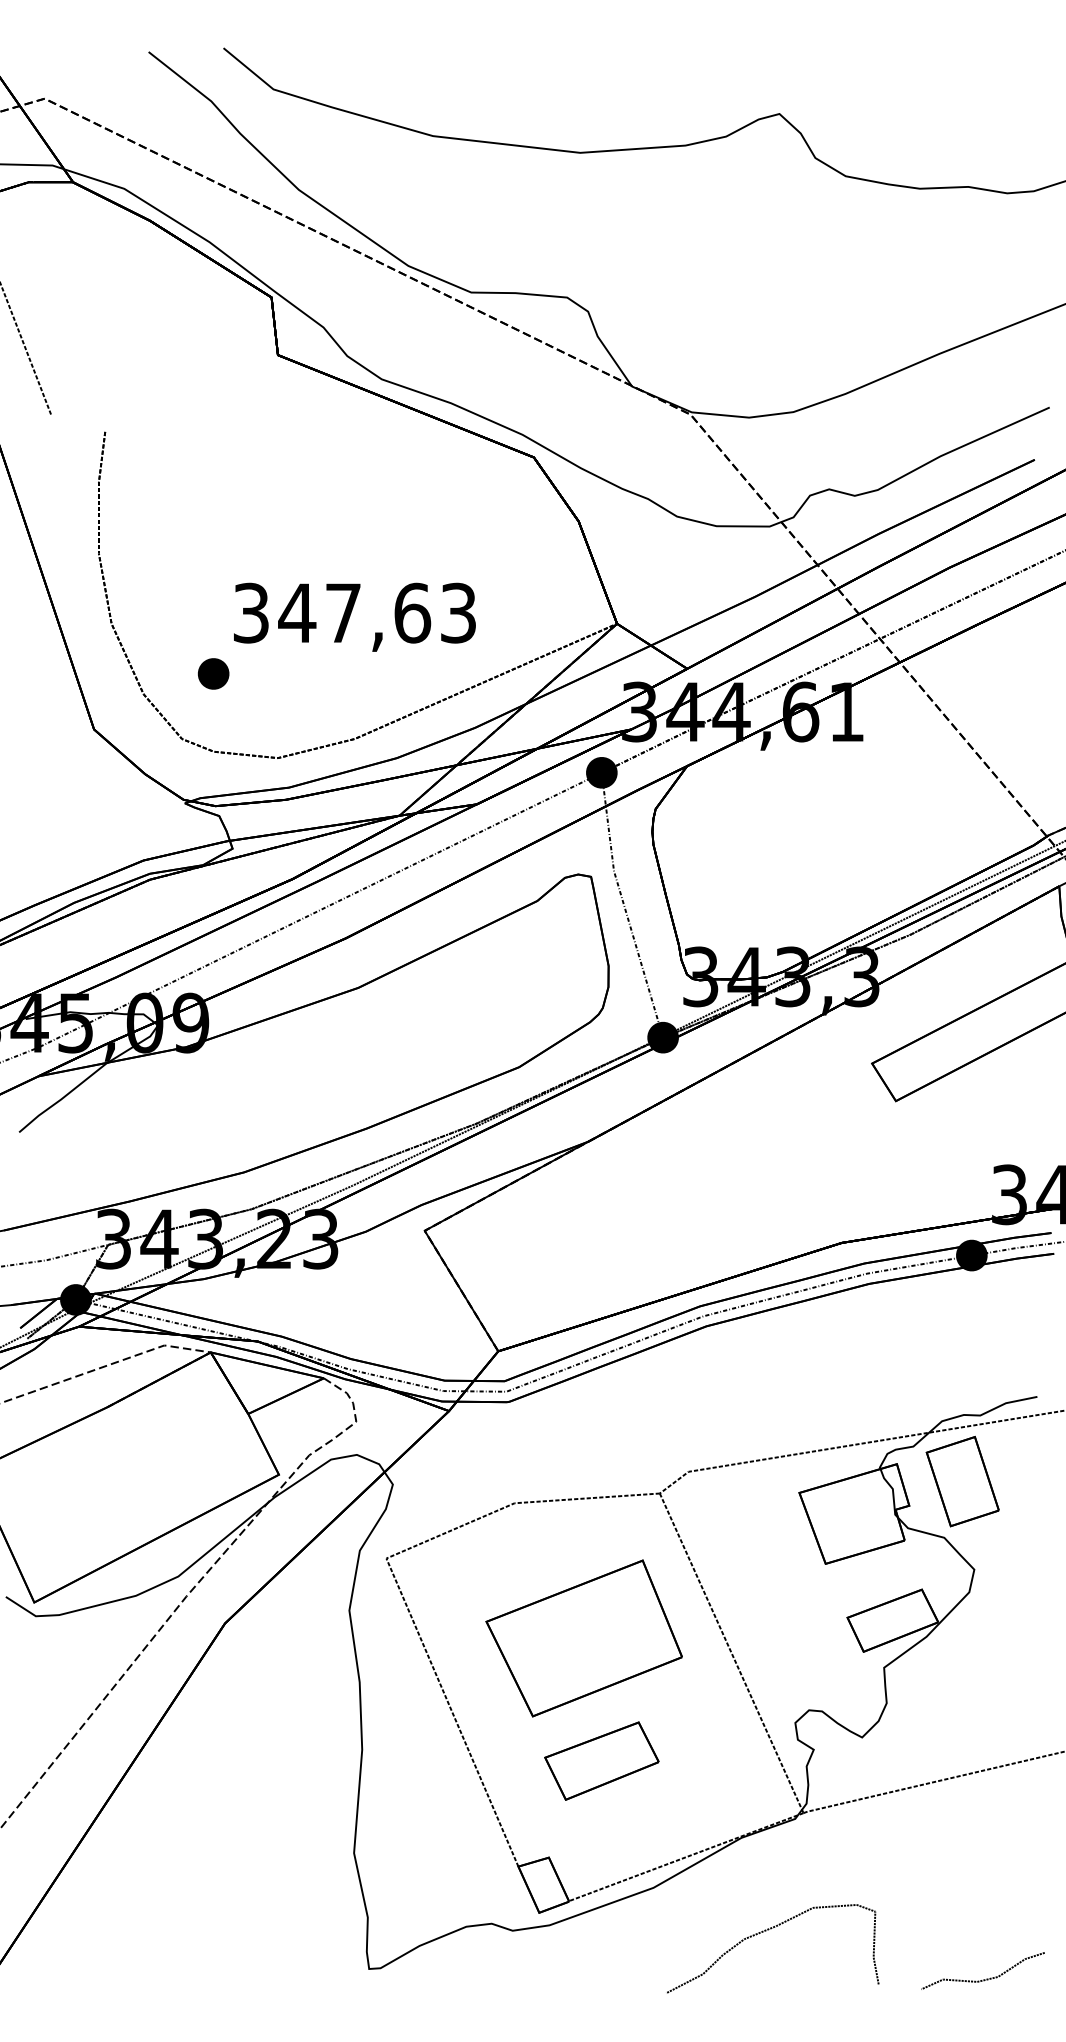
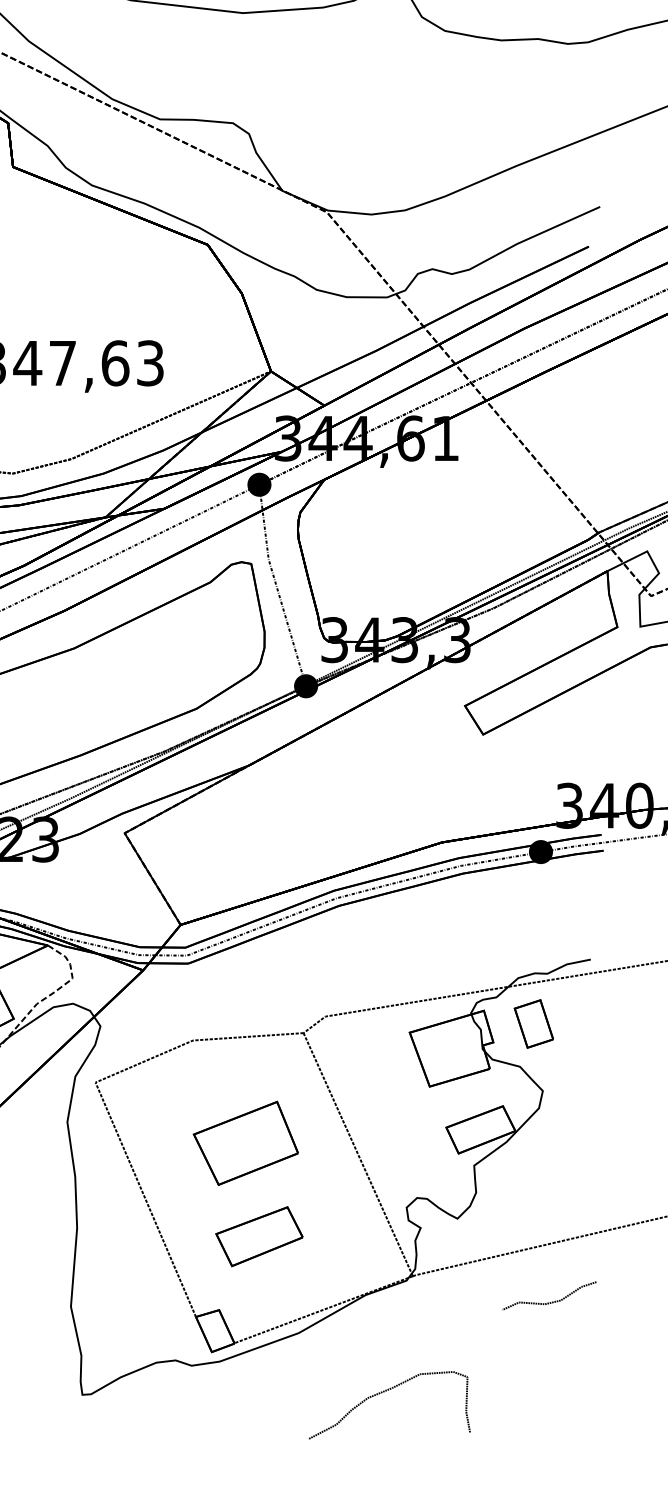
part: (962, 1481) -> (533, 1023), size x0.7
part: (583, 1638) -> (245, 1143), size x0.7
curve: (766, 1931) -> (384, 1392), moved
curve: (986, 1978) -> (552, 1301), moved

